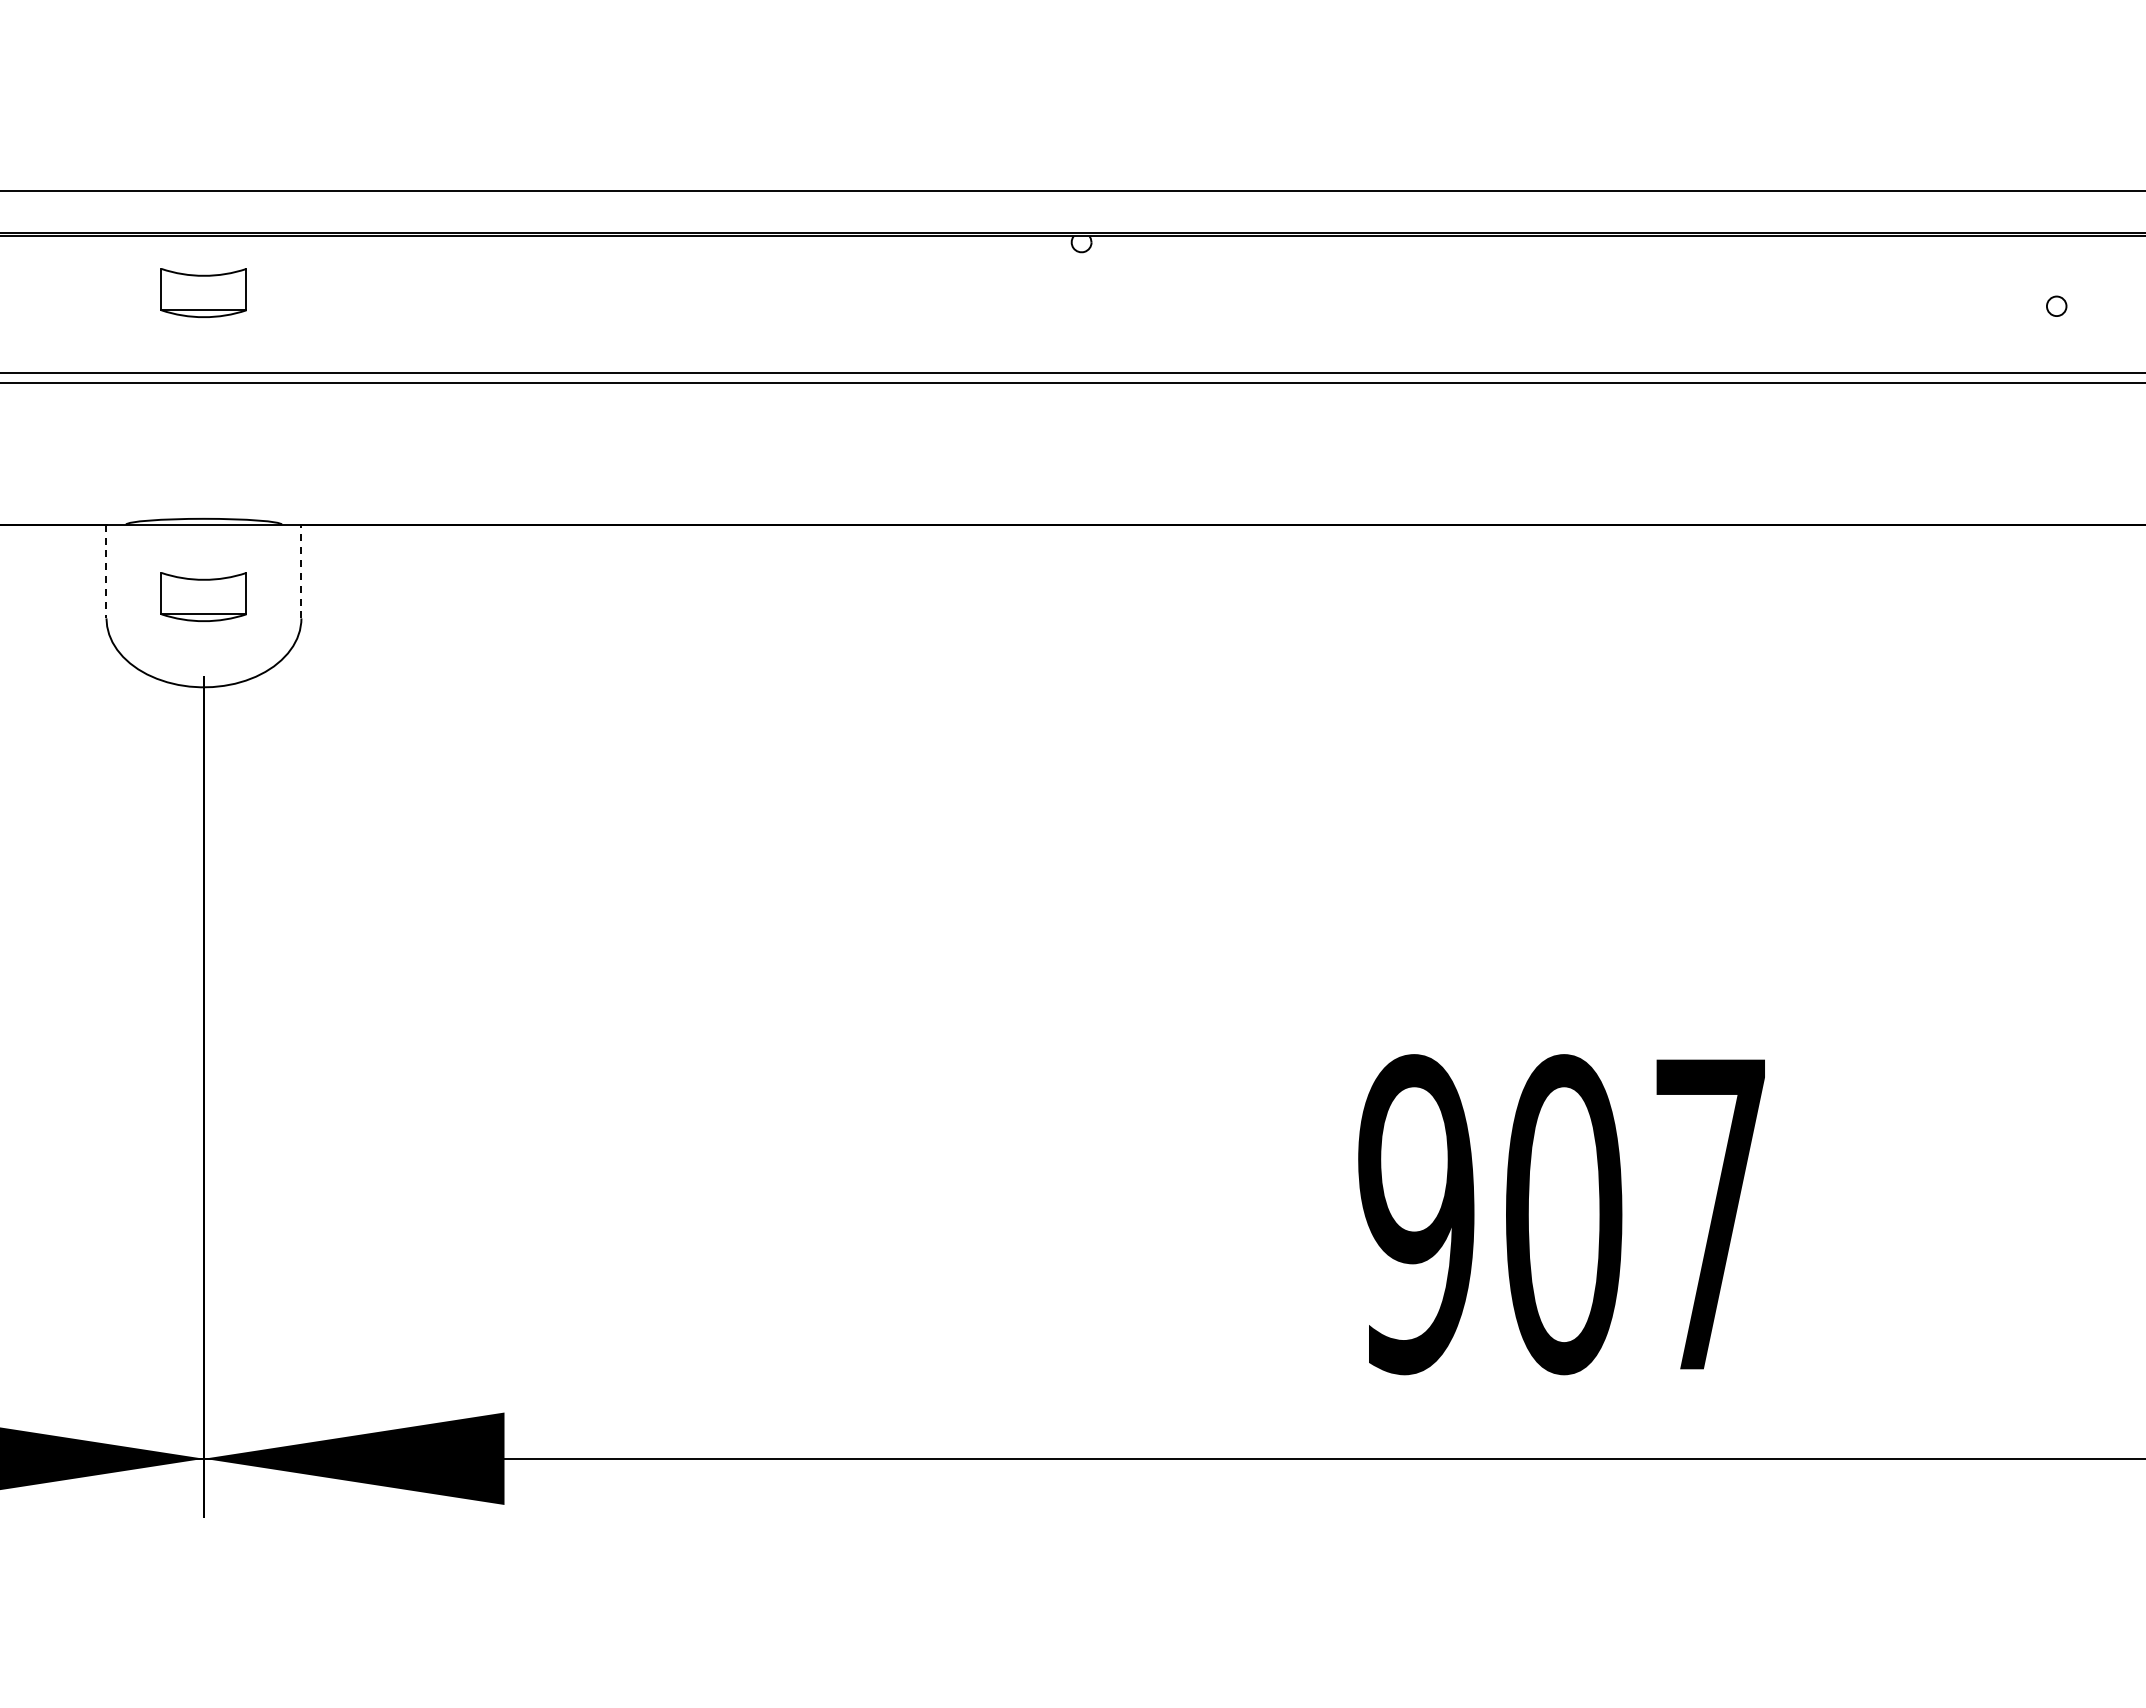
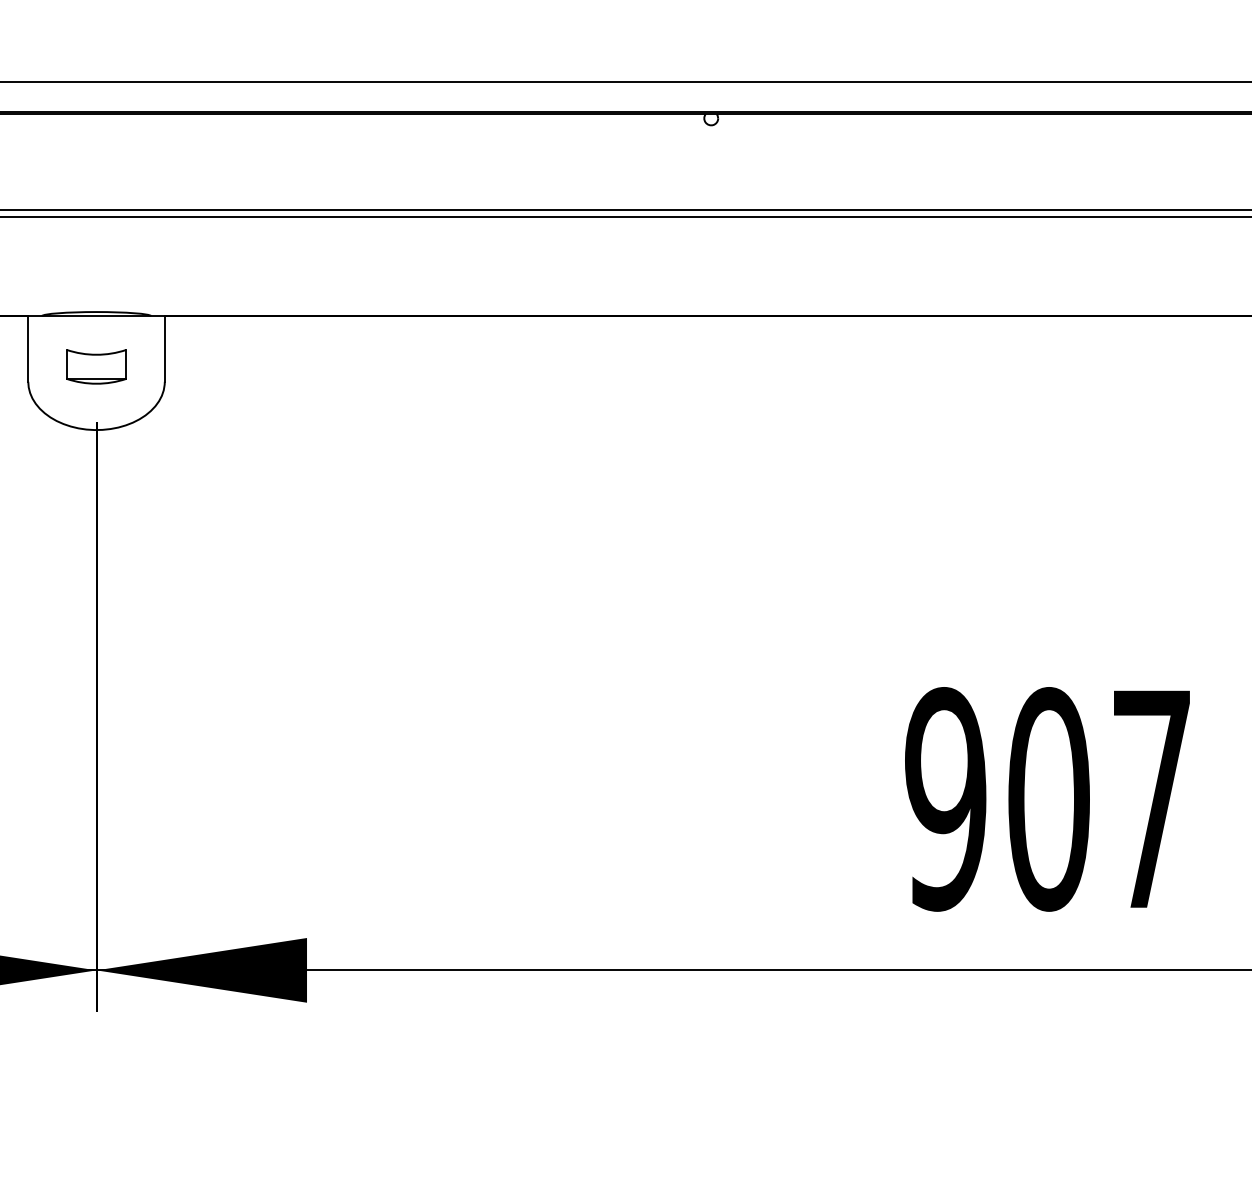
part: (203, 292) -> (96, 153), removed
line: (106, 571) -> (28, 348), dashed -> solid
line: (301, 571) -> (164, 348), dashed -> solid

